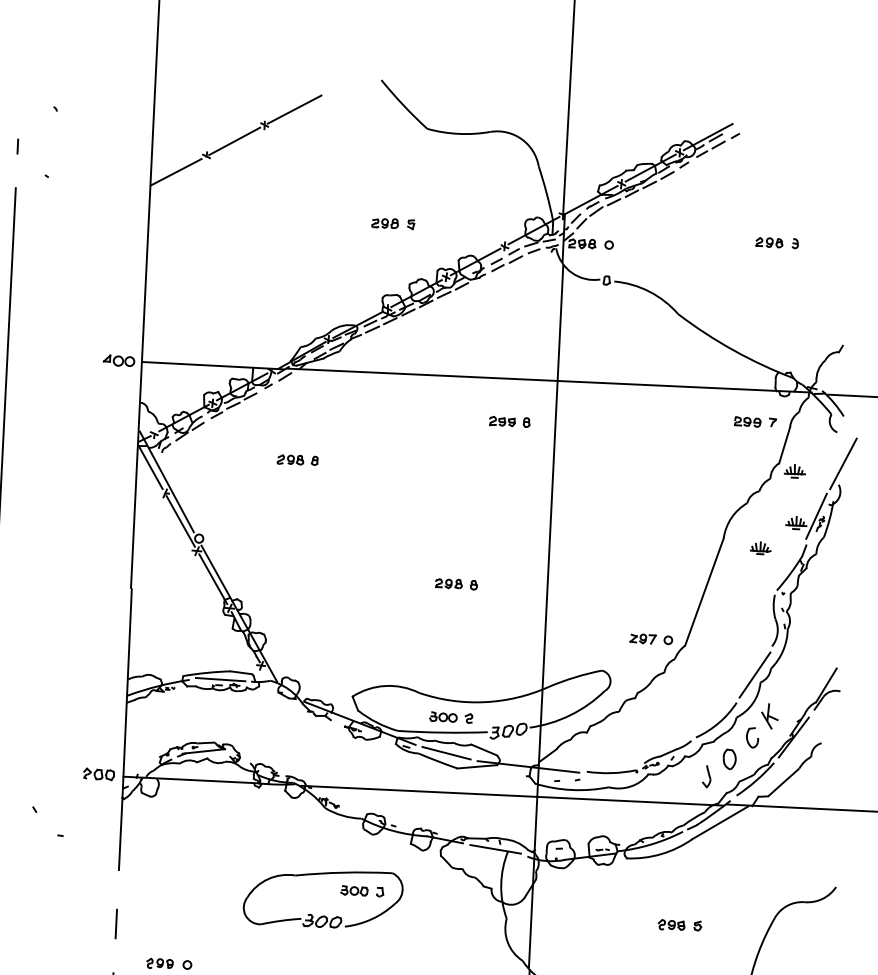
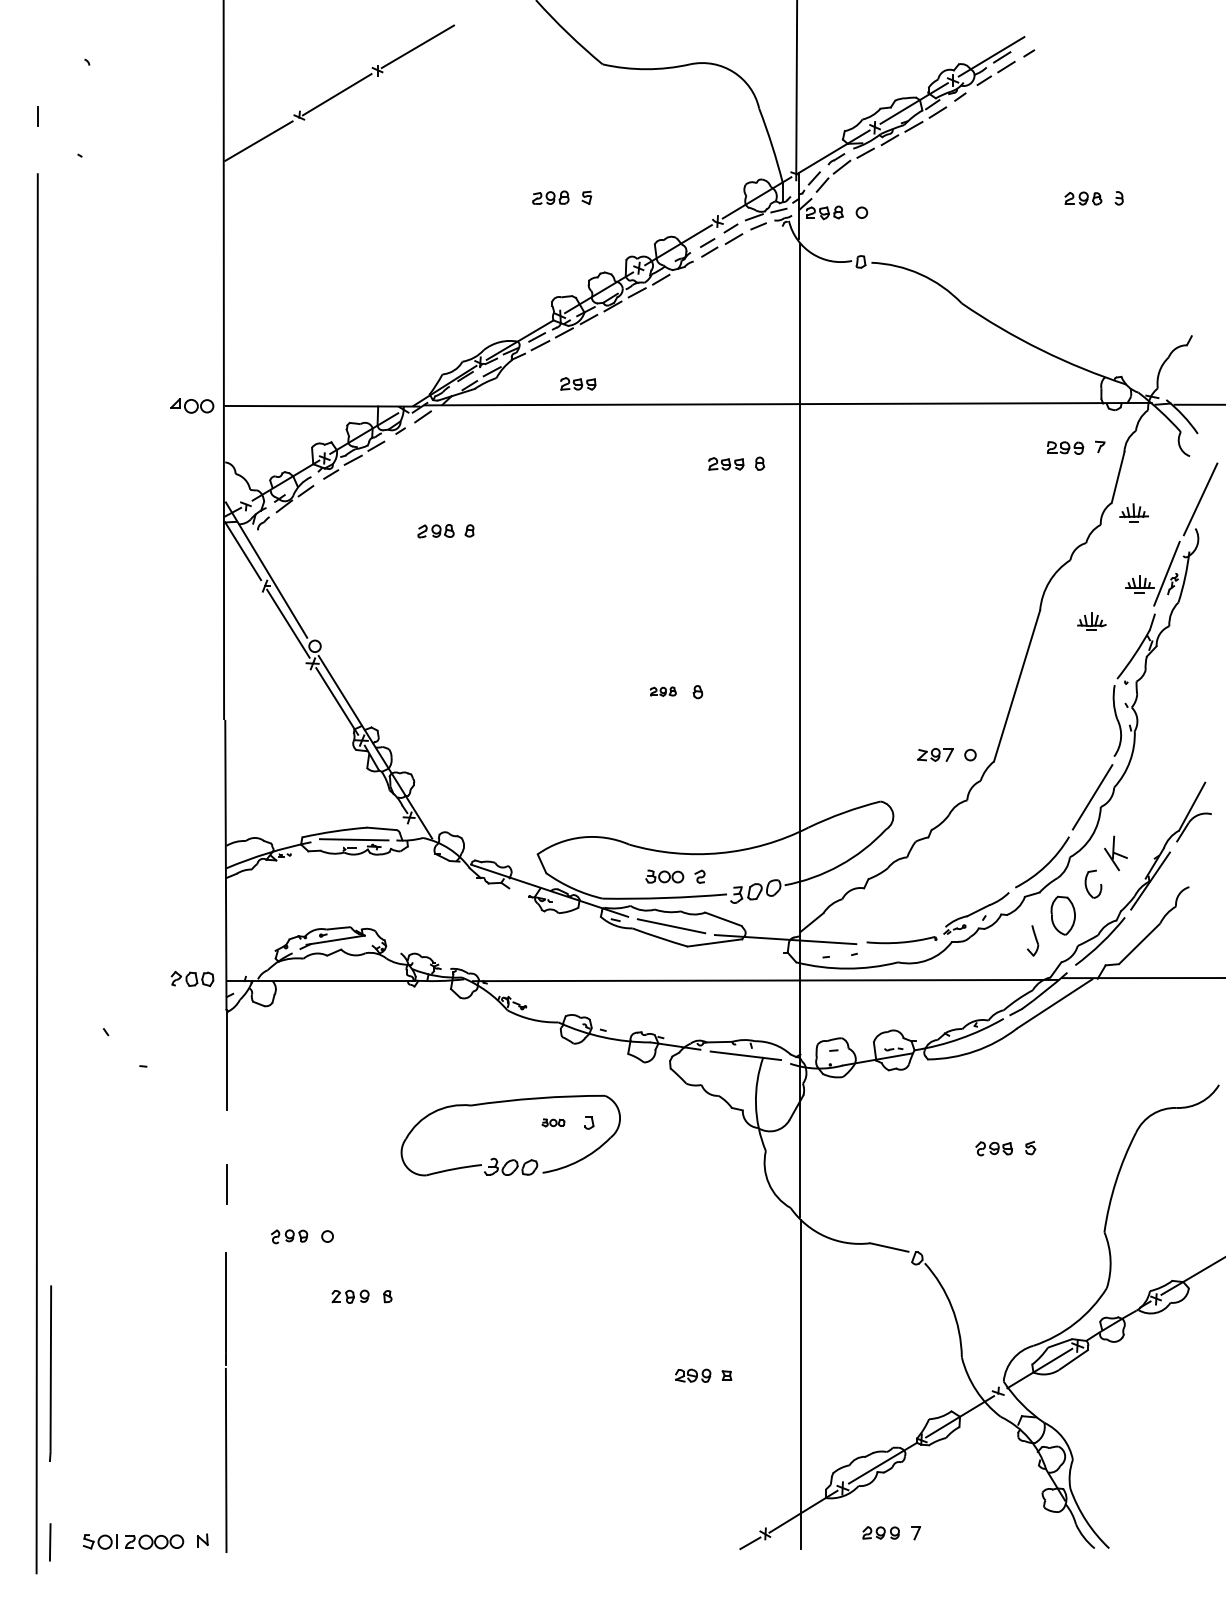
part: (398, 358) -> (578, 383), added
part: (449, 583) -> (663, 691), size x0.7
part: (729, 759) -> (1063, 915), size x1.4
part: (354, 890) -> (553, 1122), size x0.6

